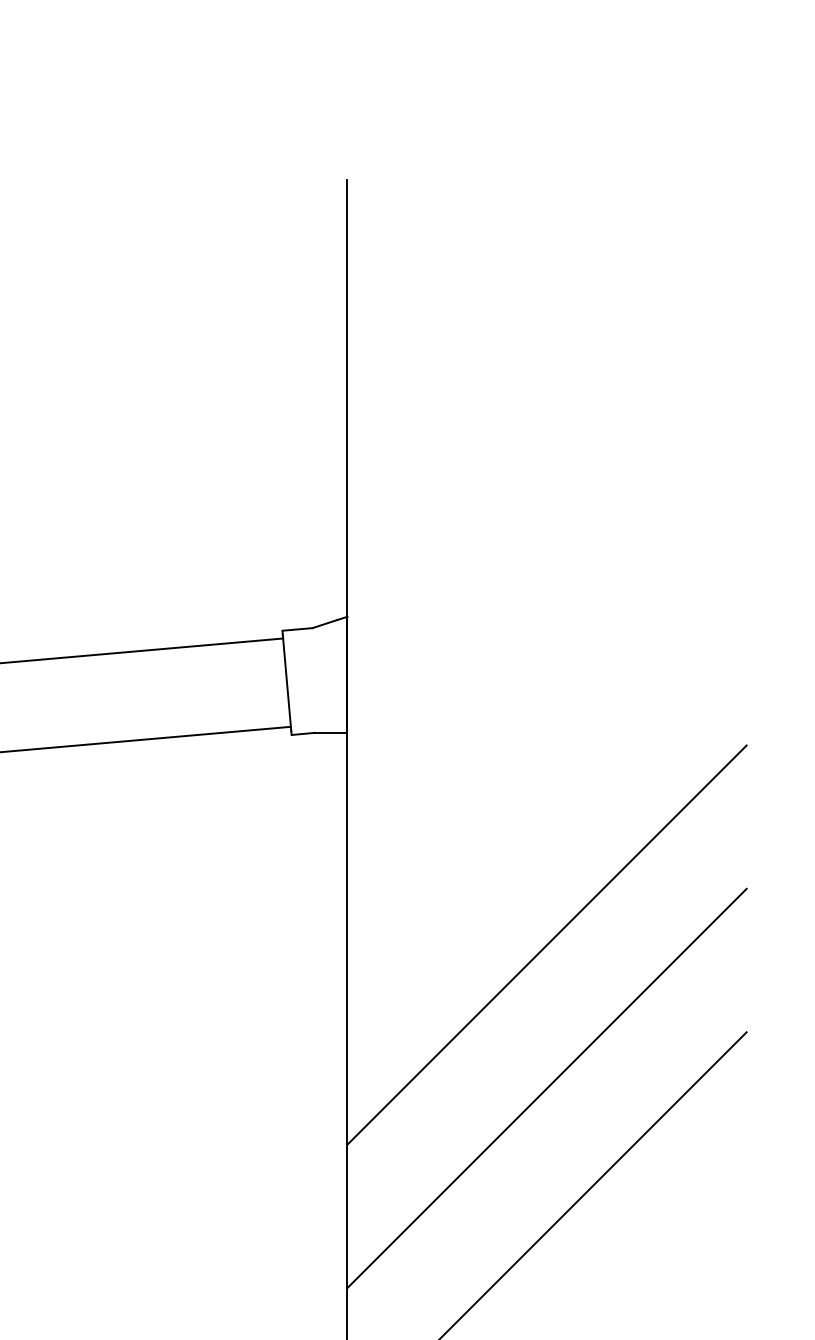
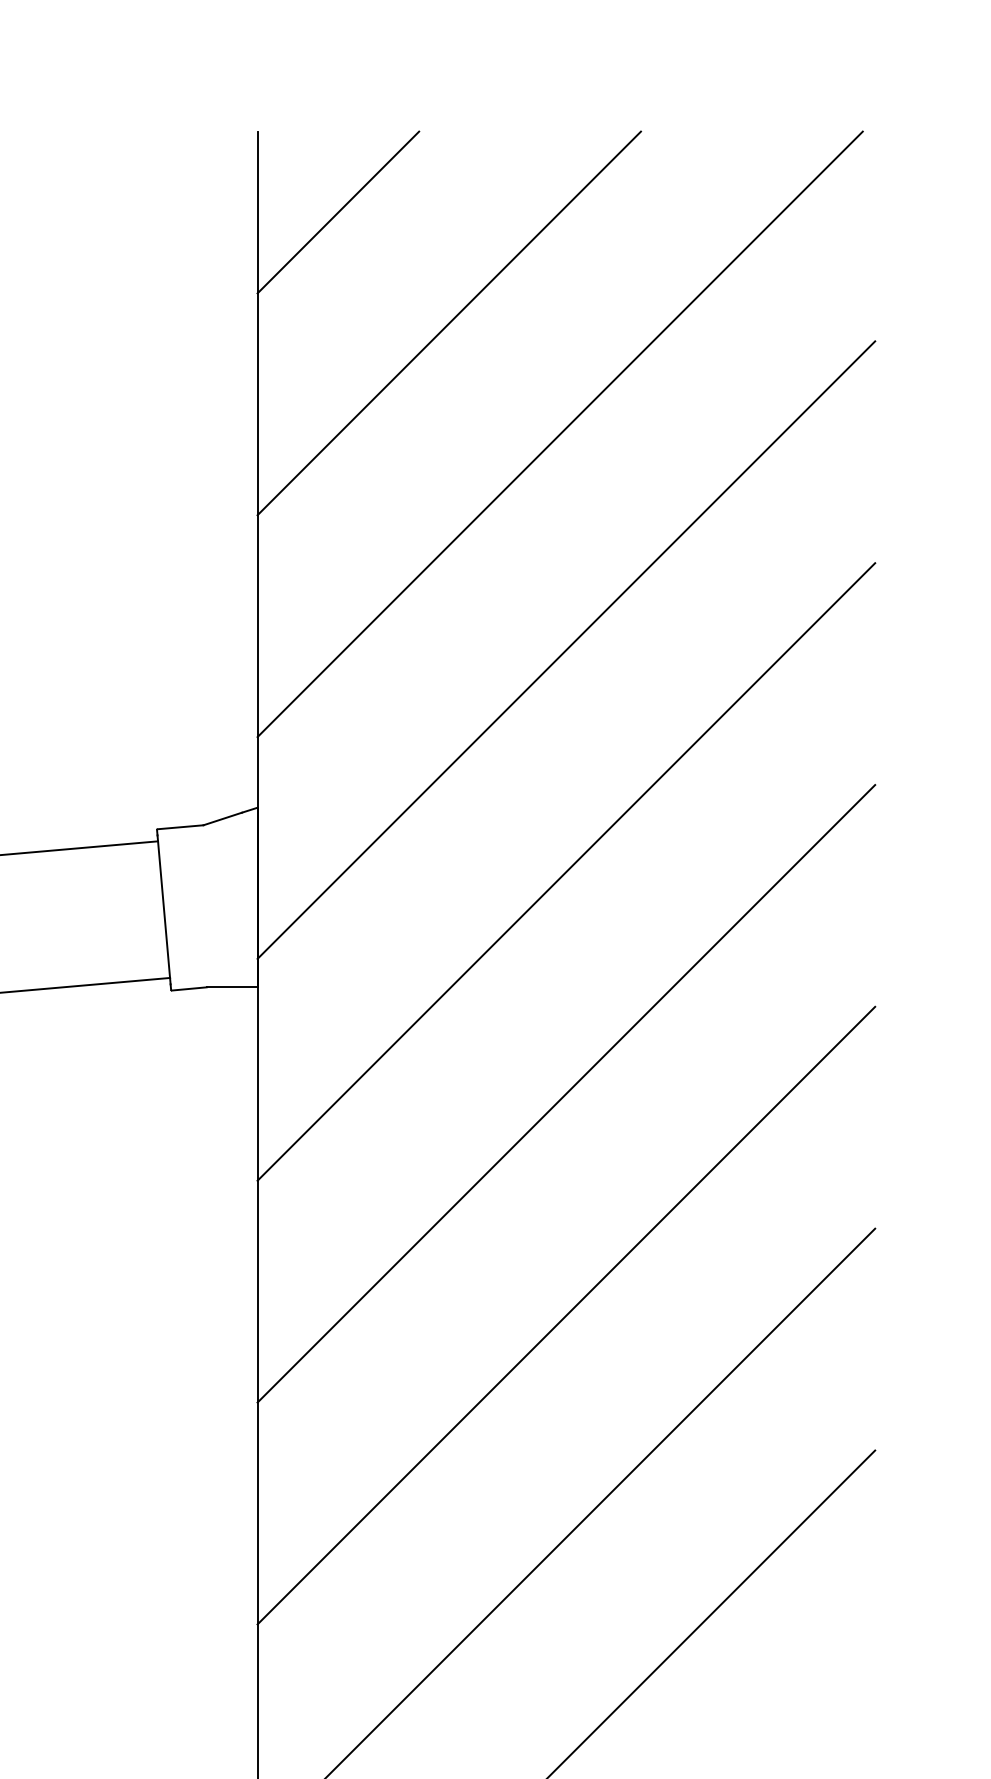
line: (399, 231) -> (338, 211), added
line: (471, 303) -> (449, 323), added
line: (542, 375) -> (559, 434), added
line: (546, 514) -> (565, 649), added
line: (546, 657) -> (565, 870), added
line: (546, 801) -> (565, 1093), added

